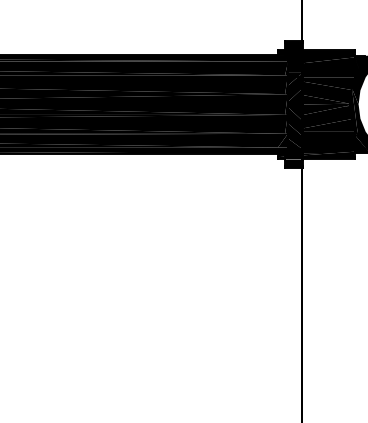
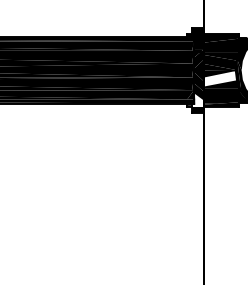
fill: (327, 116) -> (220, 78), removed
fill: (294, 149) -> (198, 100), removed

